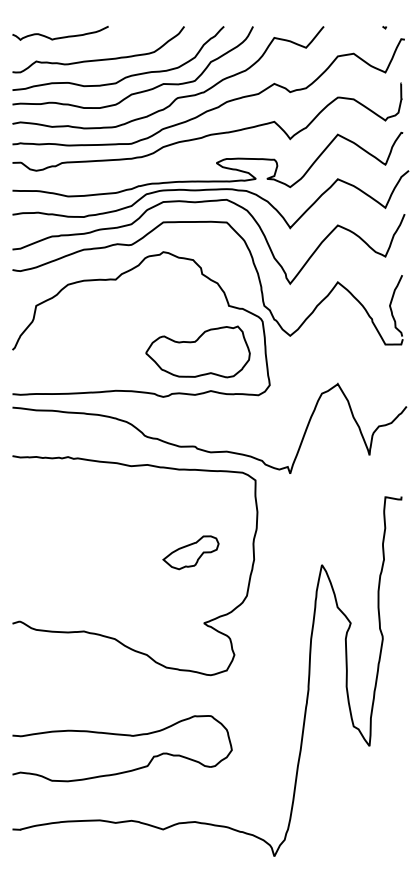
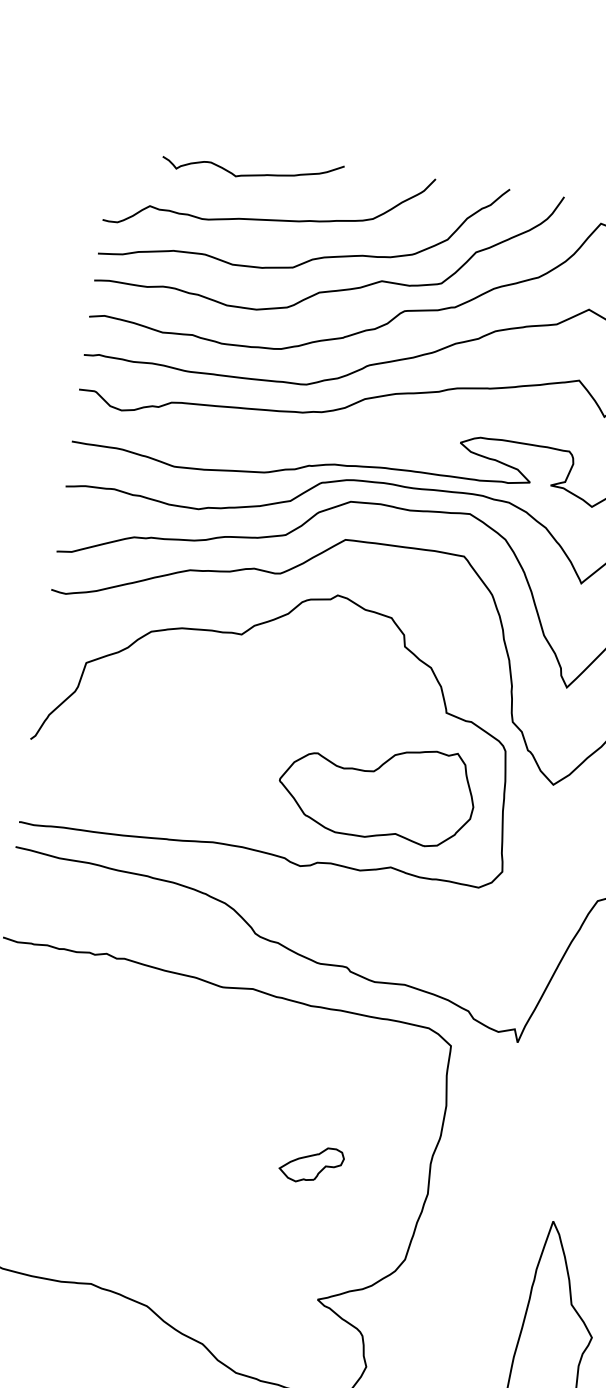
curve: (62, 36) -> (255, 173), moved
part: (190, 552) -> (310, 1163), size x0.6

